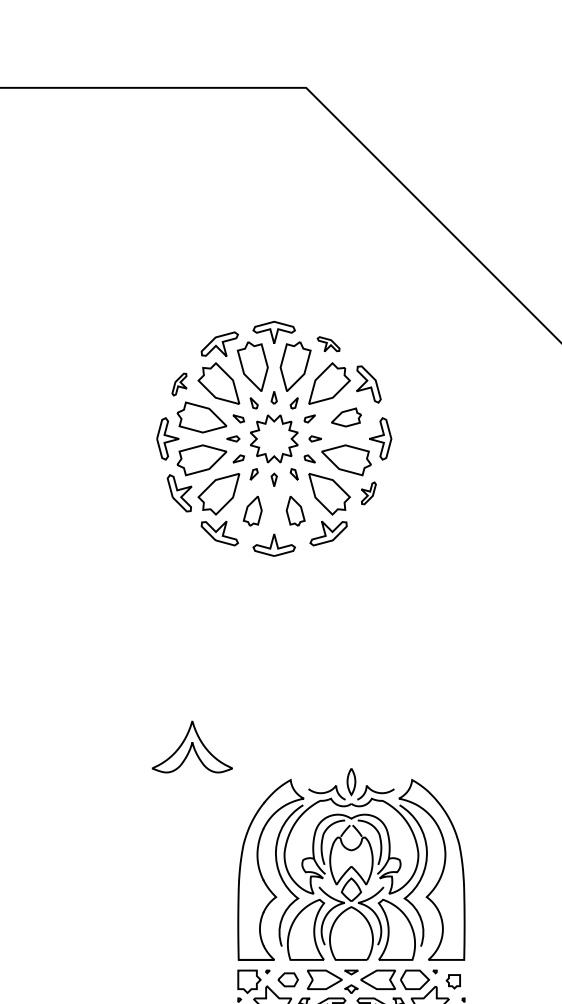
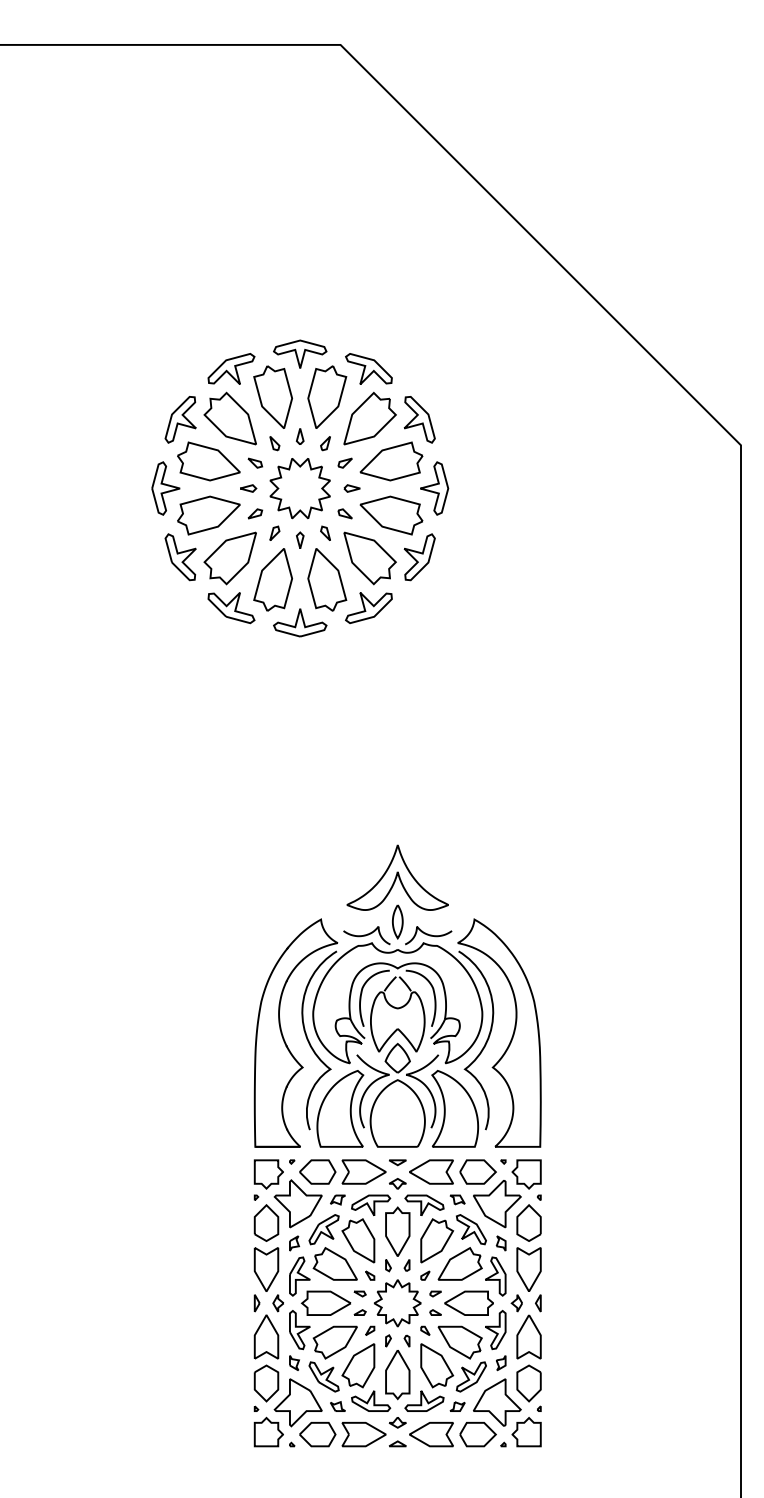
part: (328, 343) -> (368, 368), size x1.67
part: (179, 384) -> (180, 419), size x1.67
part: (346, 417) -> (391, 461), size x1.67
part: (368, 493) -> (419, 557), size x1.67
part: (252, 510) -> (272, 579), size x1.67
part: (295, 510) -> (327, 579), size x1.67
part: (192, 746) -> (397, 877), moved
part: (287, 979) -> (317, 1171), size x1.43
part: (453, 981) -> (526, 1174), size x1.67

